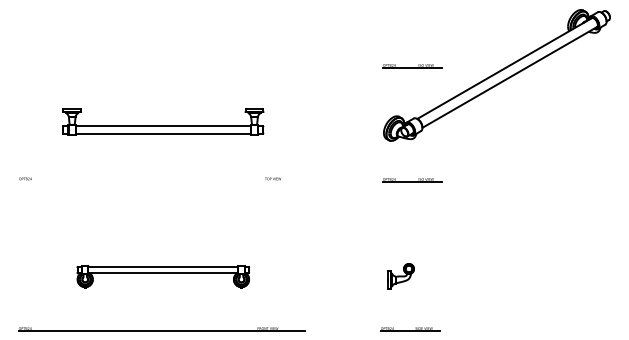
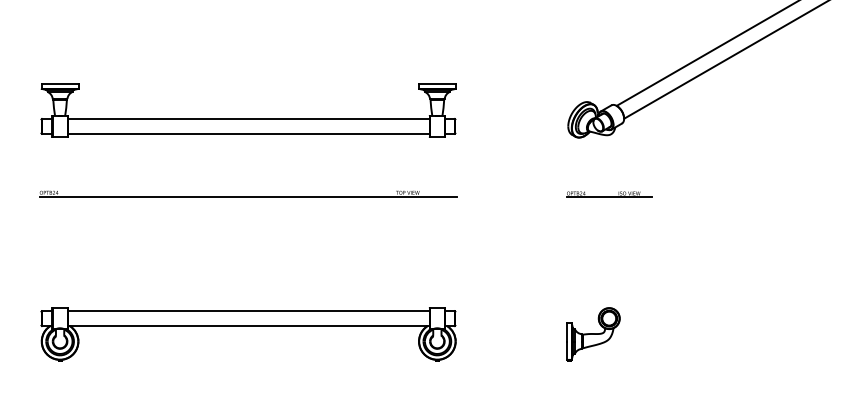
line: (412, 67) -> (609, 31), removed
part: (163, 122) -> (249, 111), size x1.43
line: (163, 181) -> (249, 196), added
part: (163, 276) -> (249, 334), size x1.67
part: (401, 276) -> (593, 334), size x1.43

